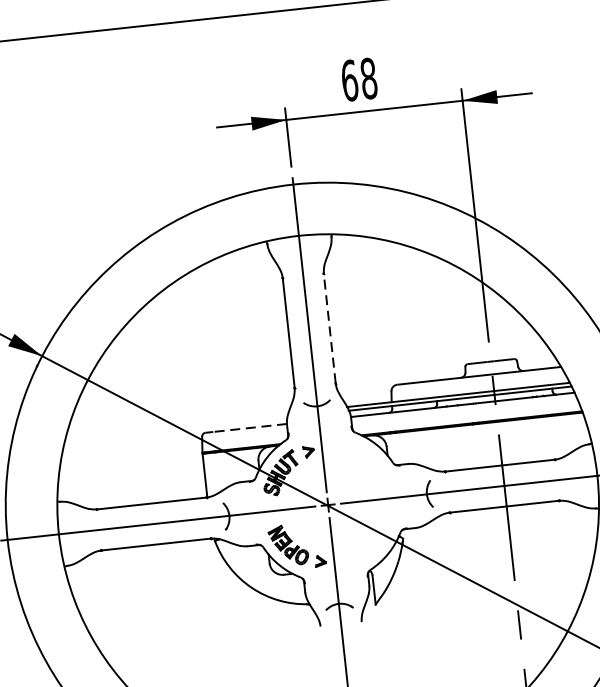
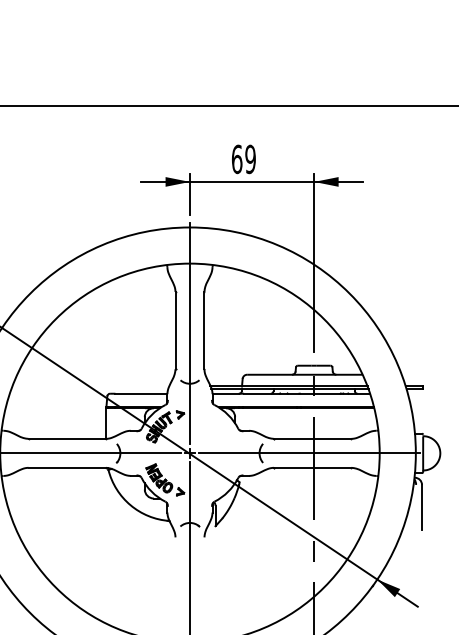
text: (368, 78) -> (250, 159), 68 -> 69
line: (329, 328) -> (204, 330), dashed -> solid
line: (248, 427) -> (140, 393), dashed -> solid

